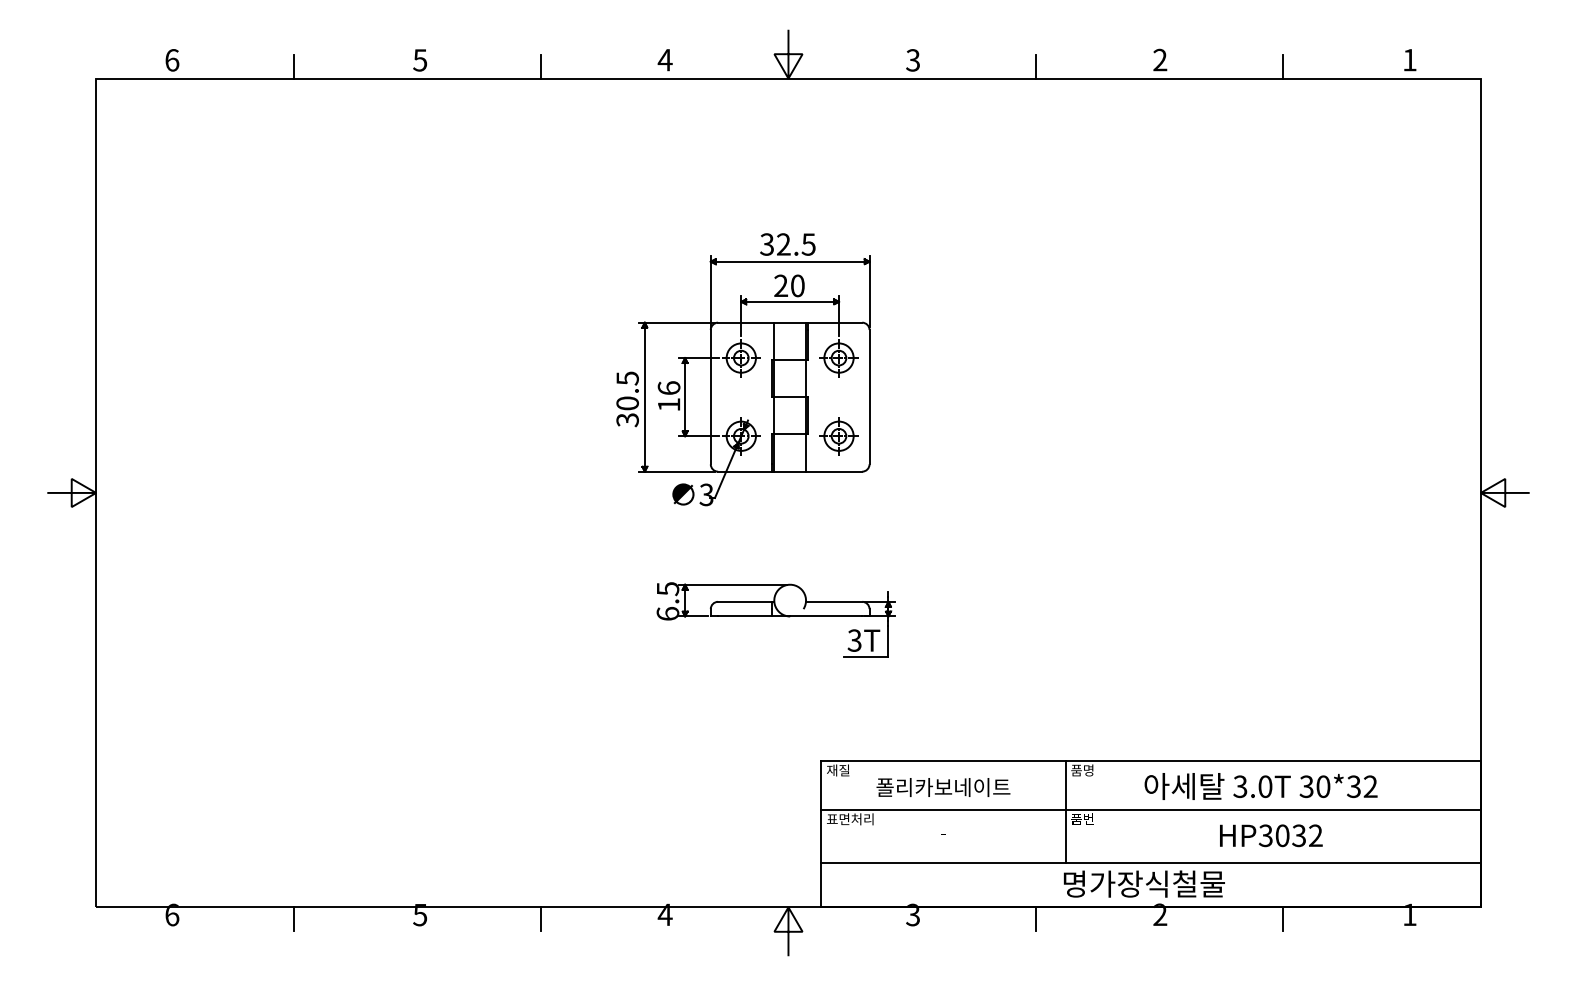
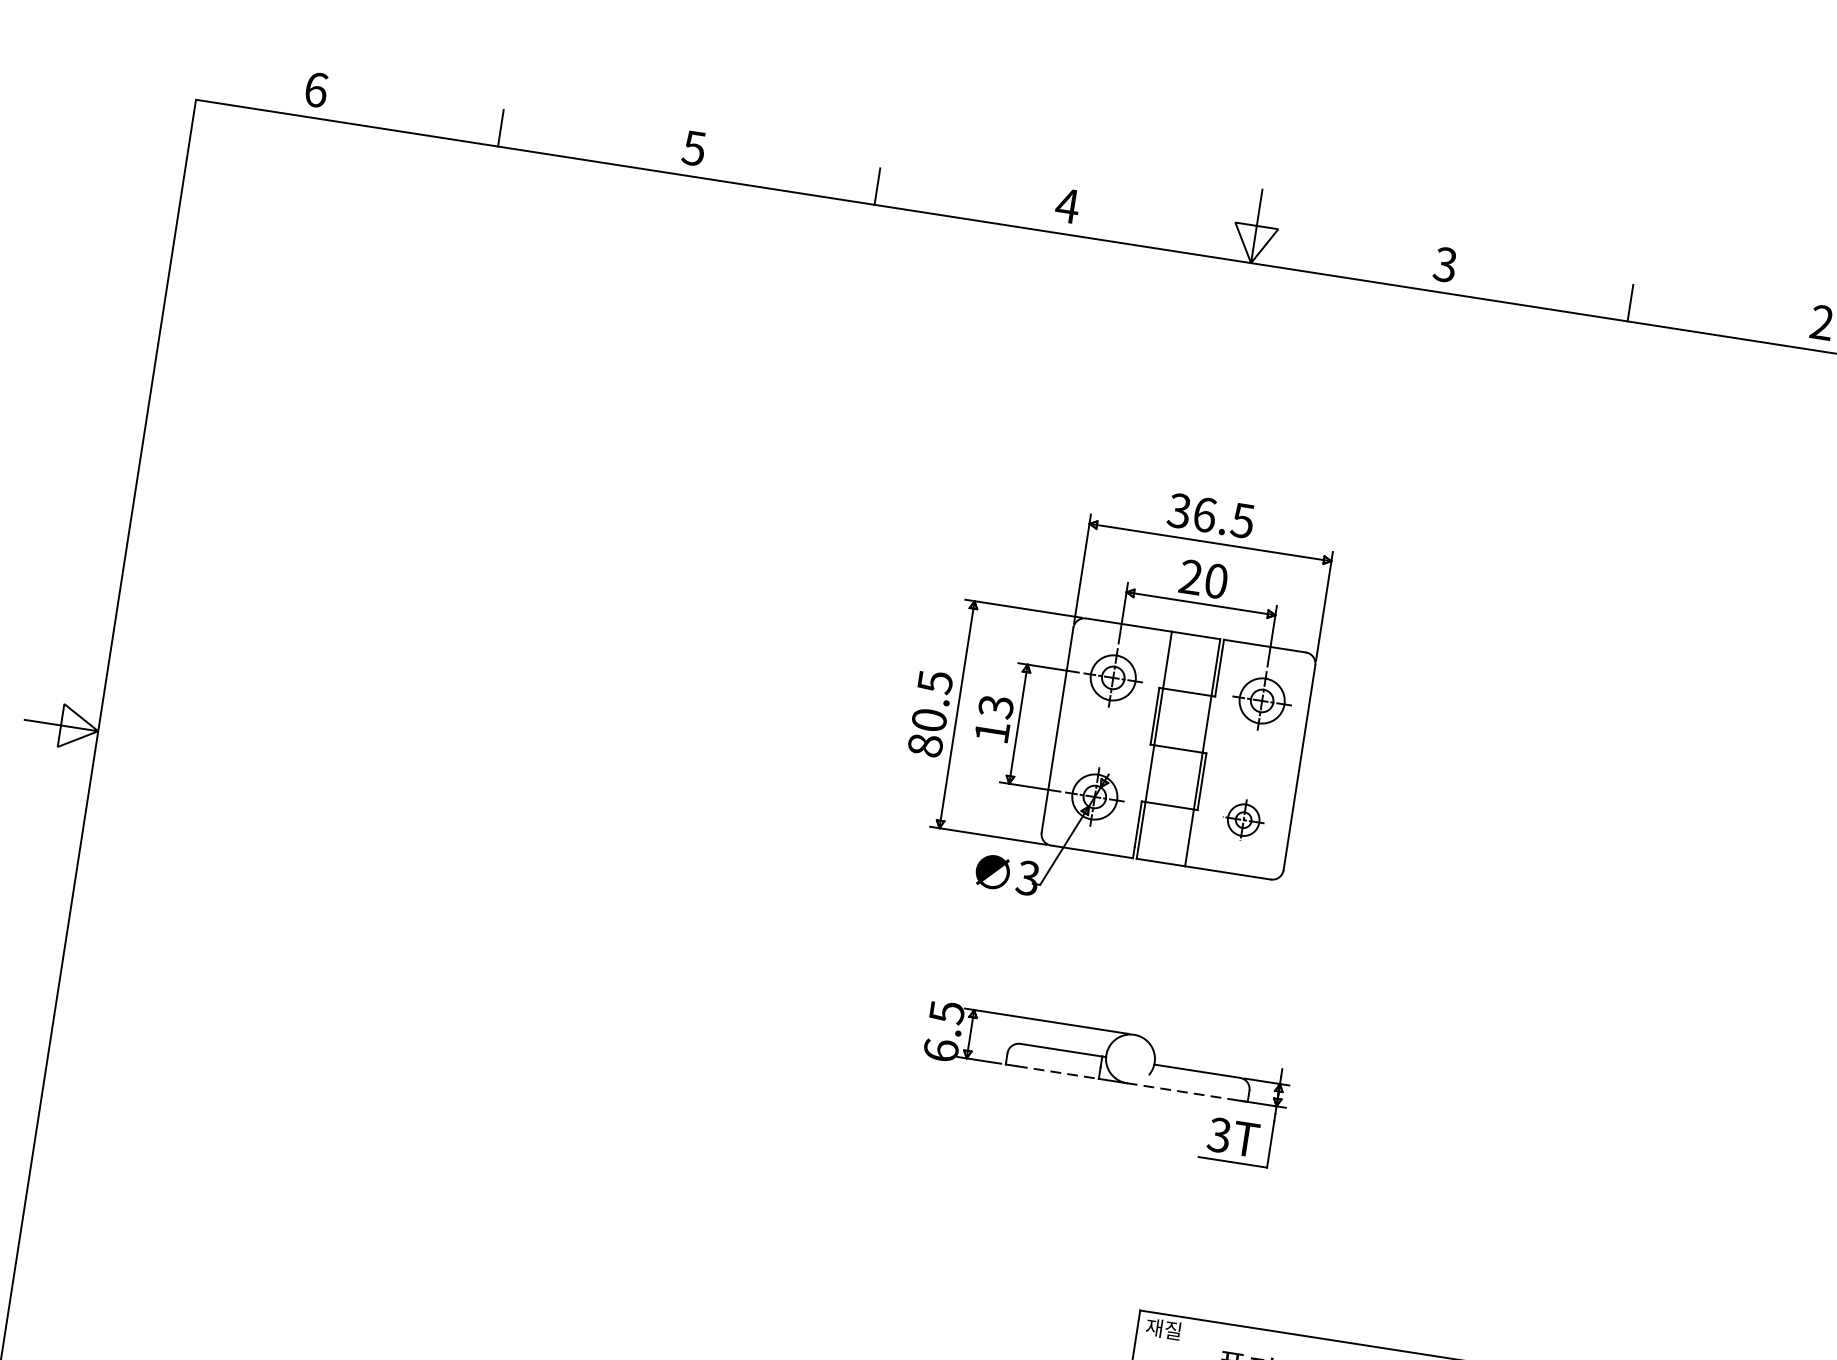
text: (783, 244) -> (1204, 514), 32.5 -> 36.5
text: (668, 388) -> (995, 707), 16 -> 13
text: (627, 420) -> (925, 746), 30.5 -> 80.5
part: (838, 436) -> (1242, 820), size x0.7
line: (744, 616) -> (1057, 1072), solid -> dashed
line: (826, 616) -> (1182, 1091), solid -> dashed

